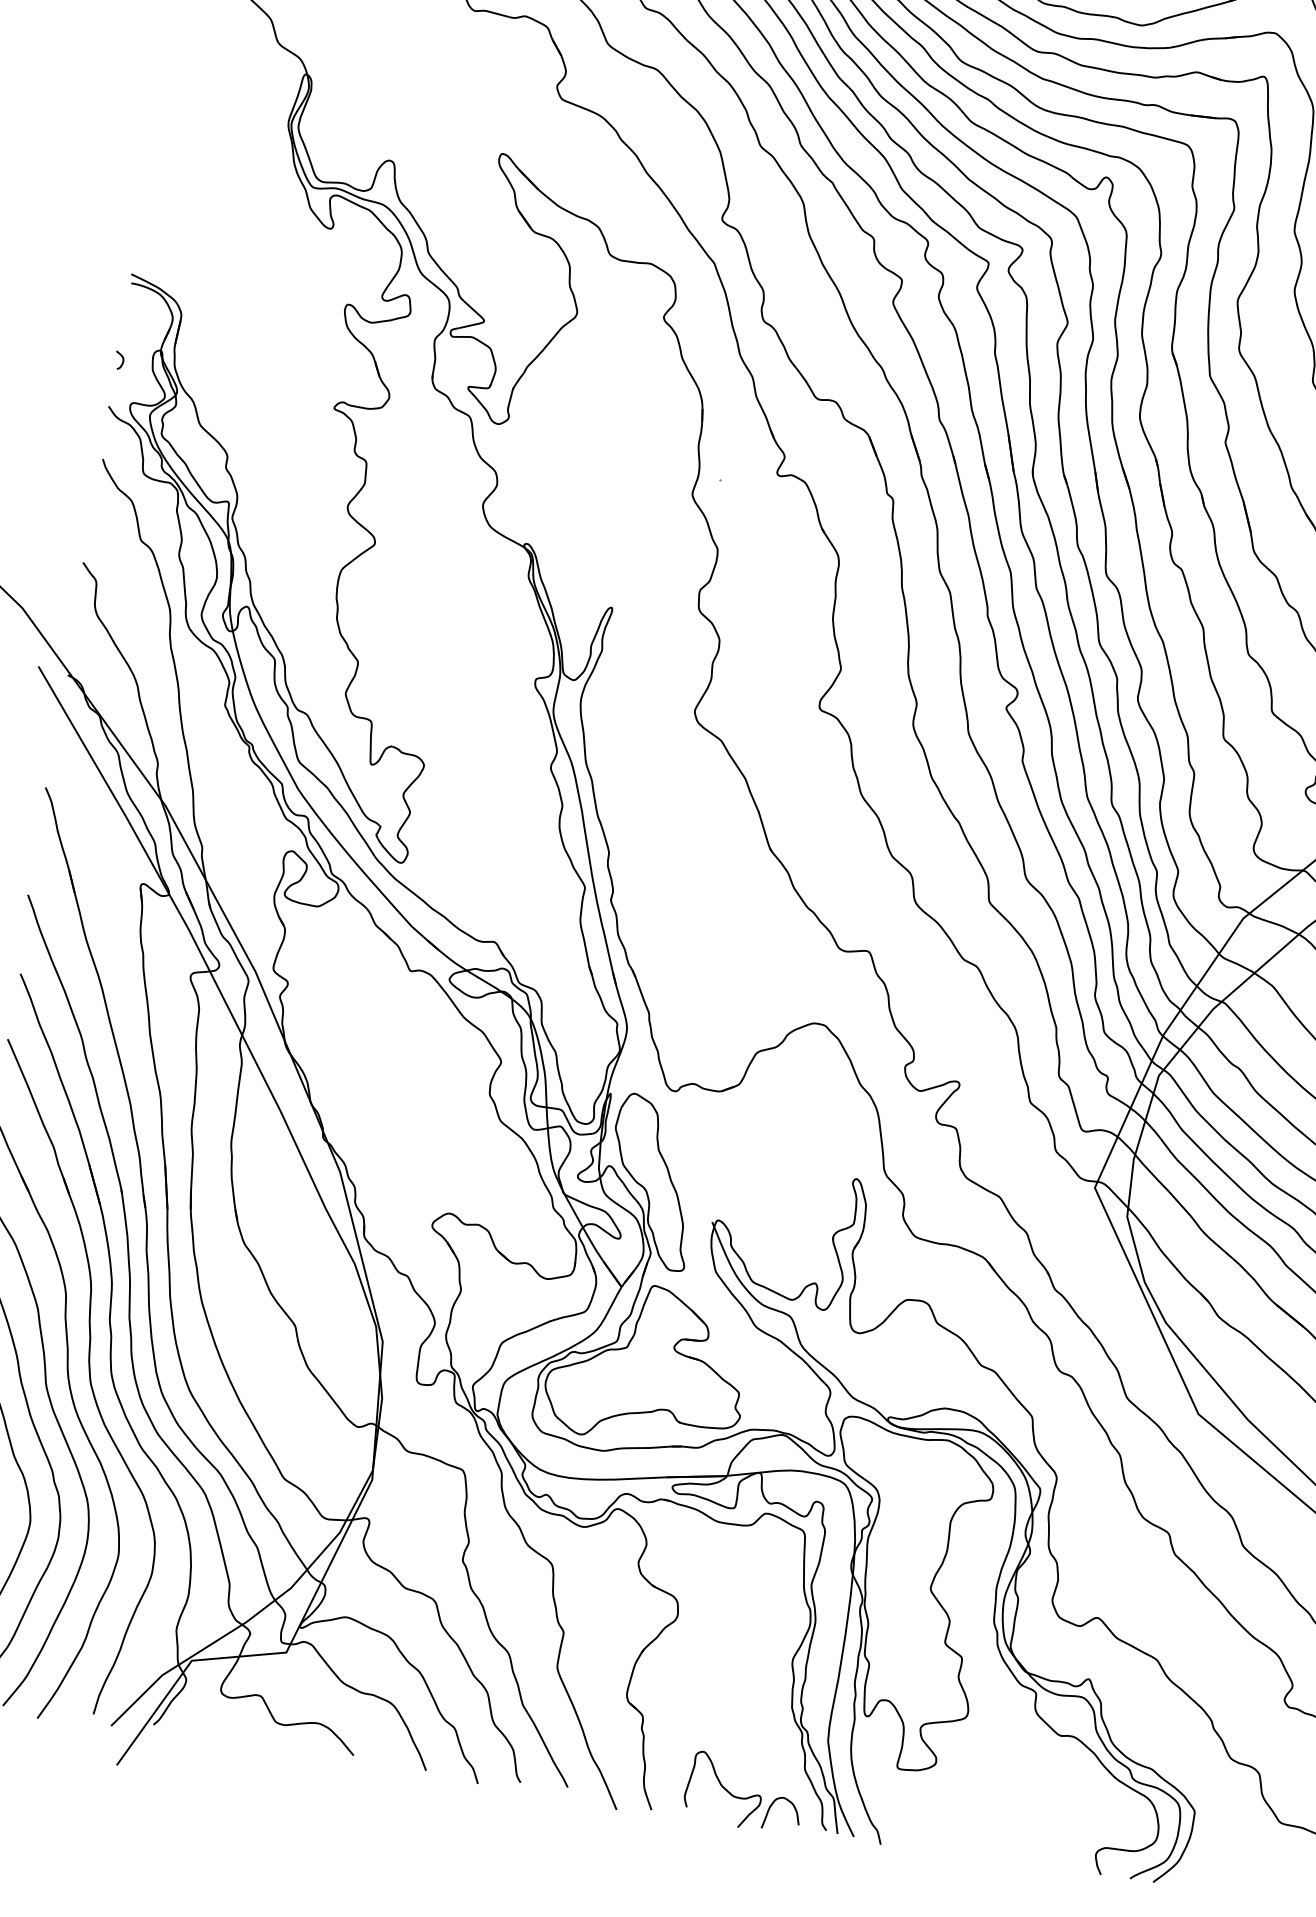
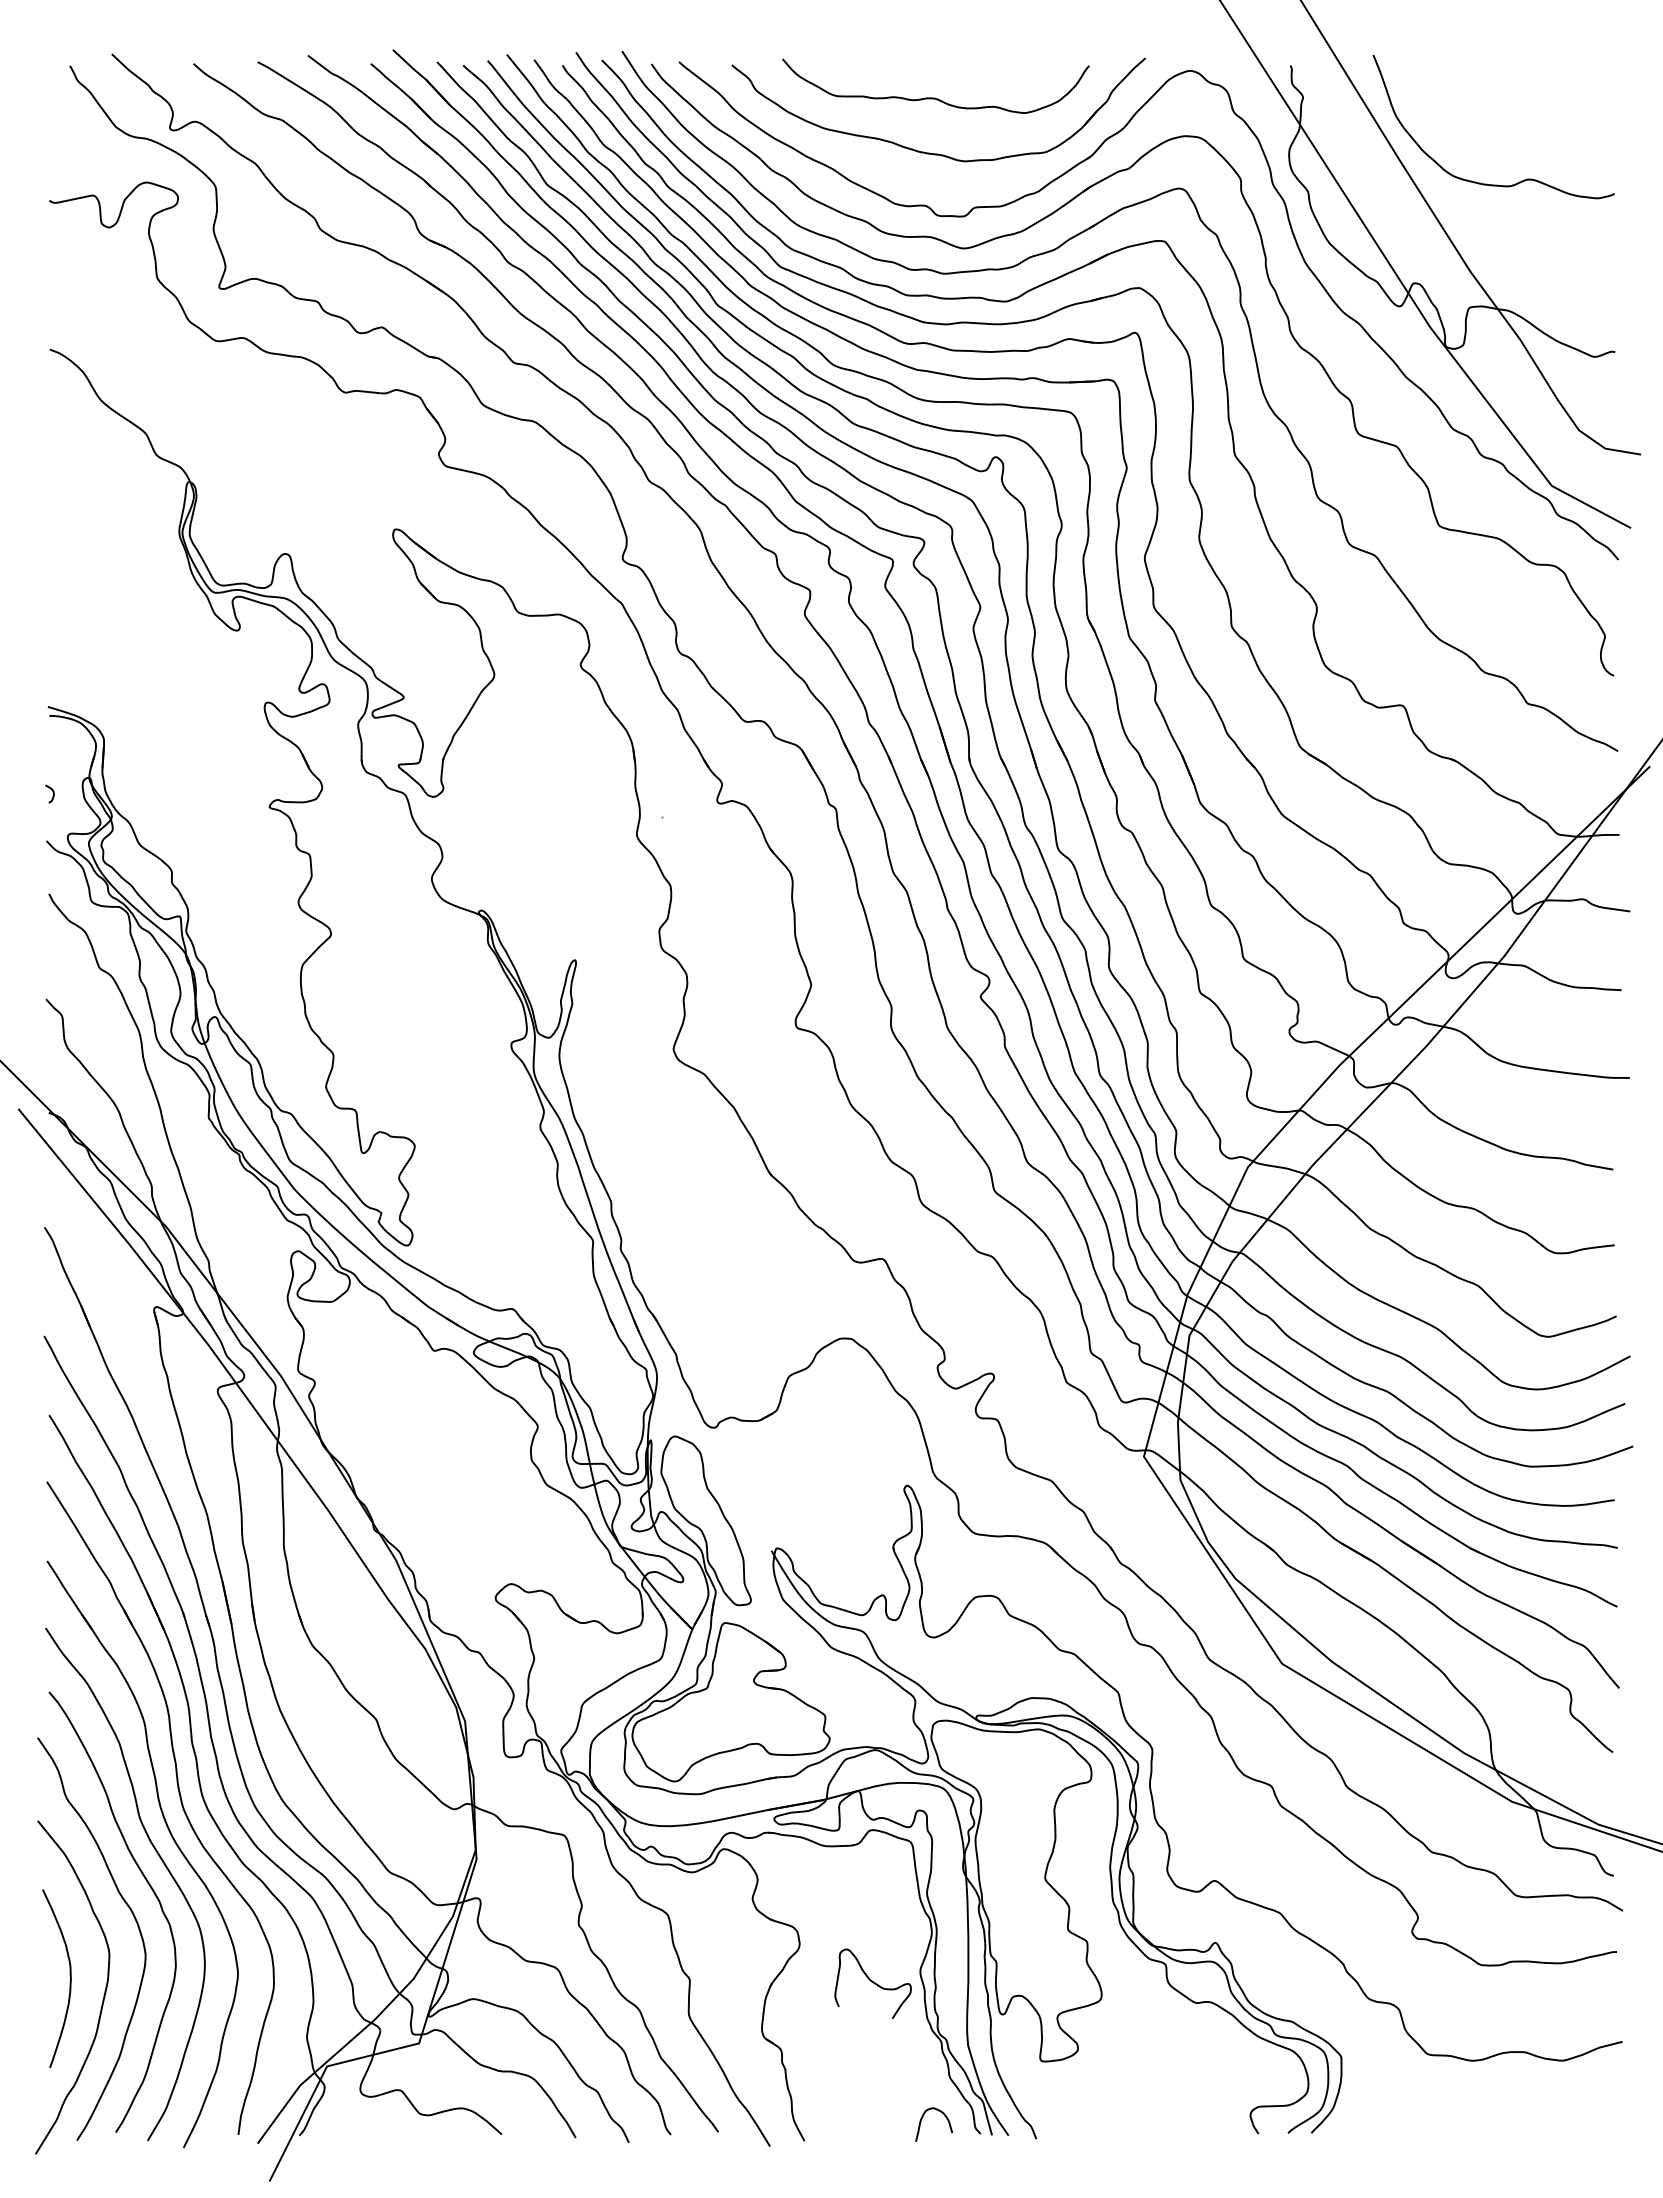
curve: (723, 1788) -> (872, 1982), moved

